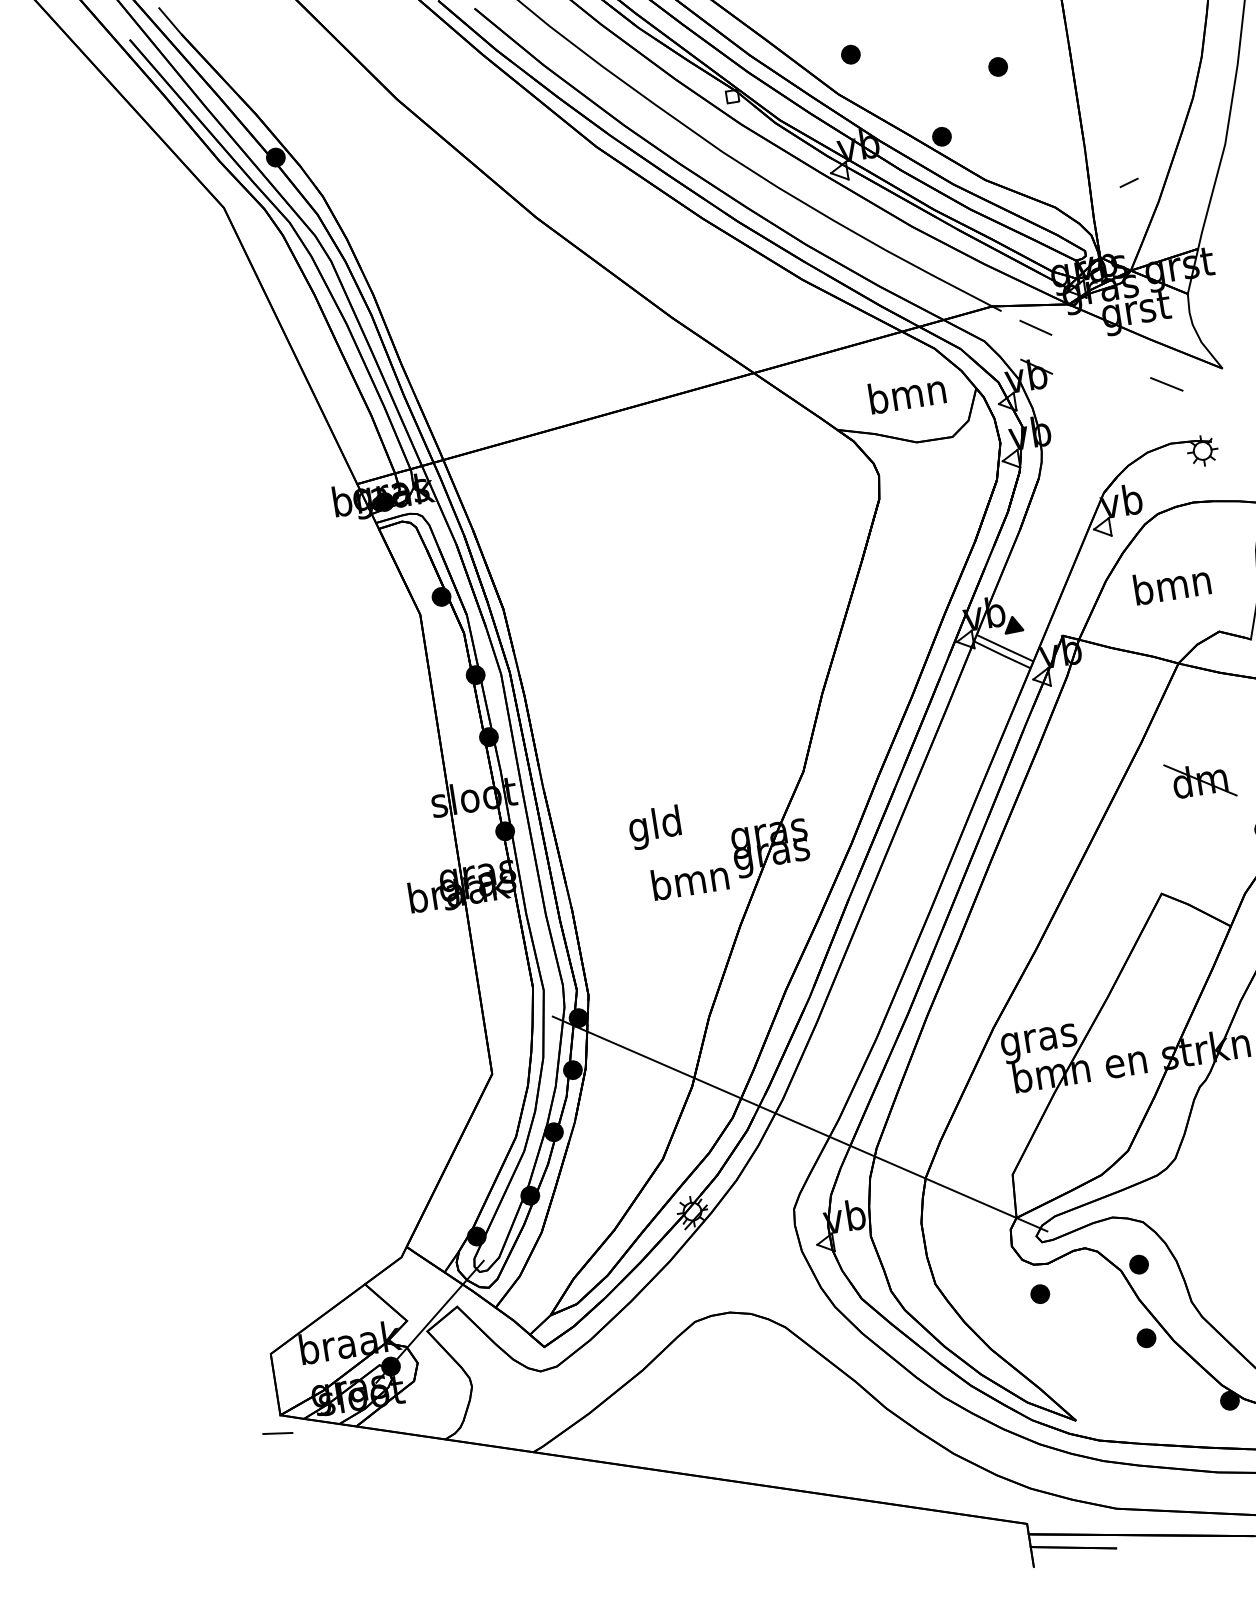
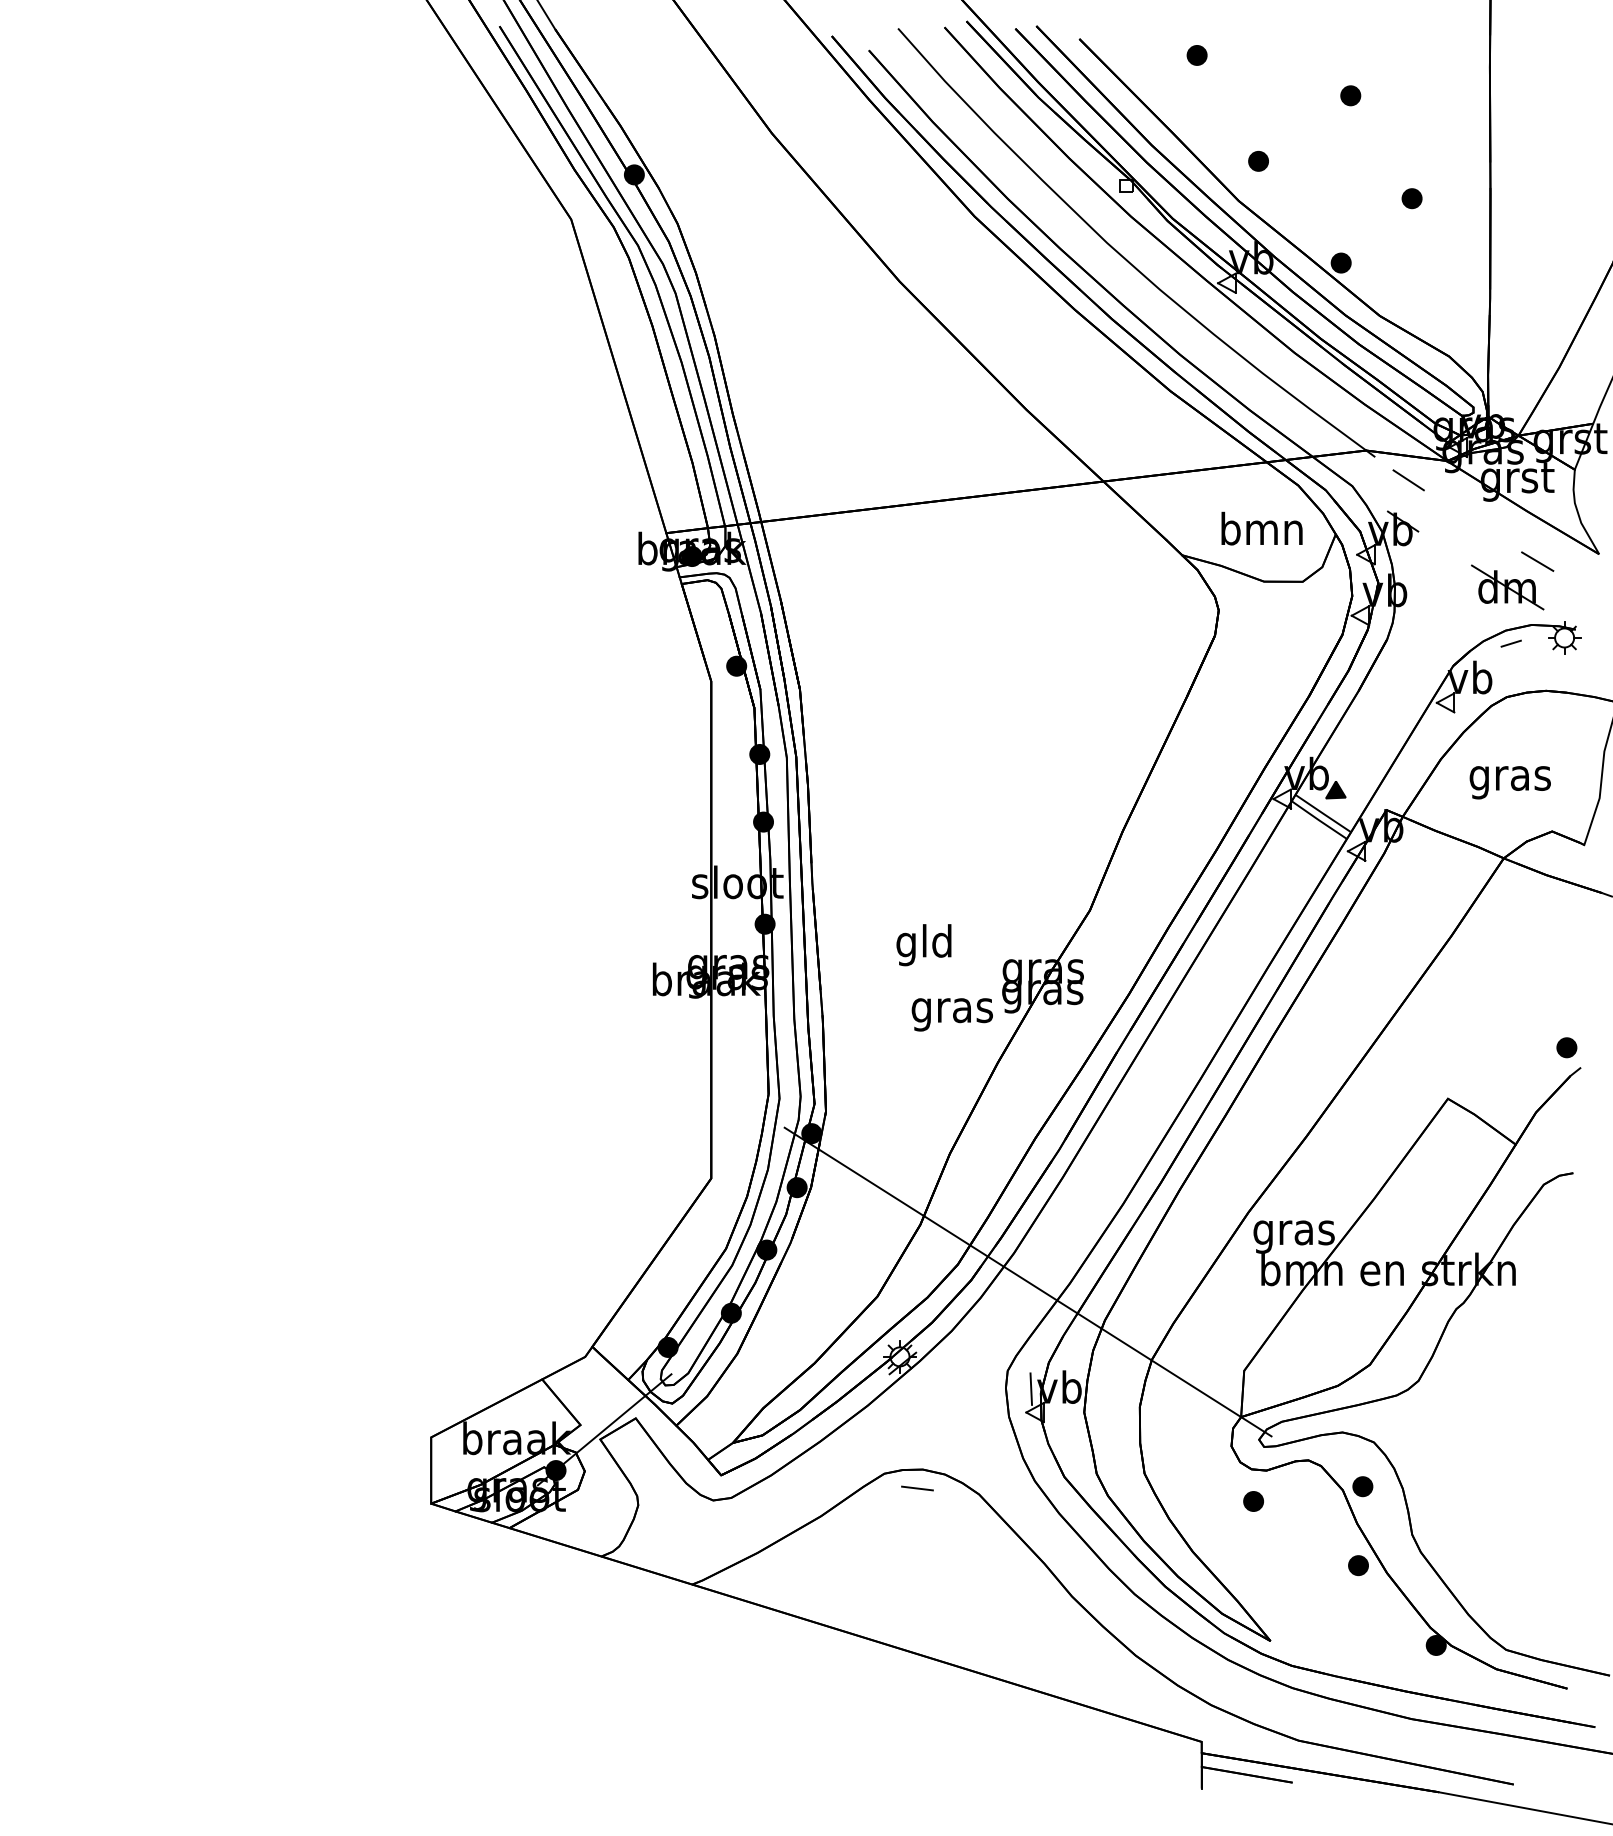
line: (1128, 182) -> (1510, 643), moved
text: (1172, 588) -> (1509, 778), bmn -> gras
part: (1200, 780) -> (1507, 587), moved
text: (689, 884) -> (951, 1010), bmn -> gras
line: (818, 1221) -> (1031, 1388), added
line: (277, 1433) -> (917, 1488), moved

